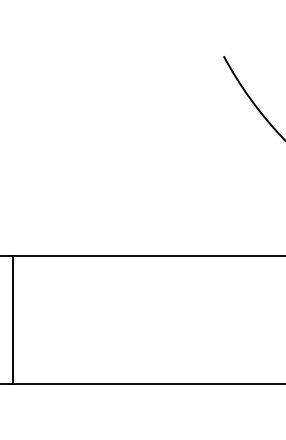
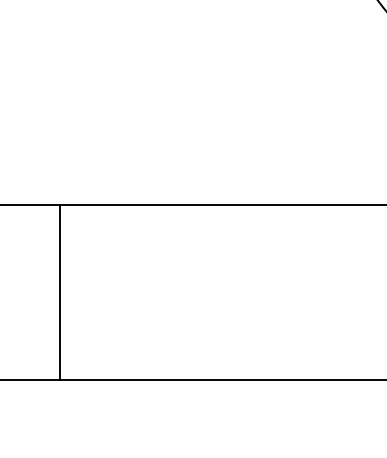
line: (13, 319) -> (60, 291), moved

